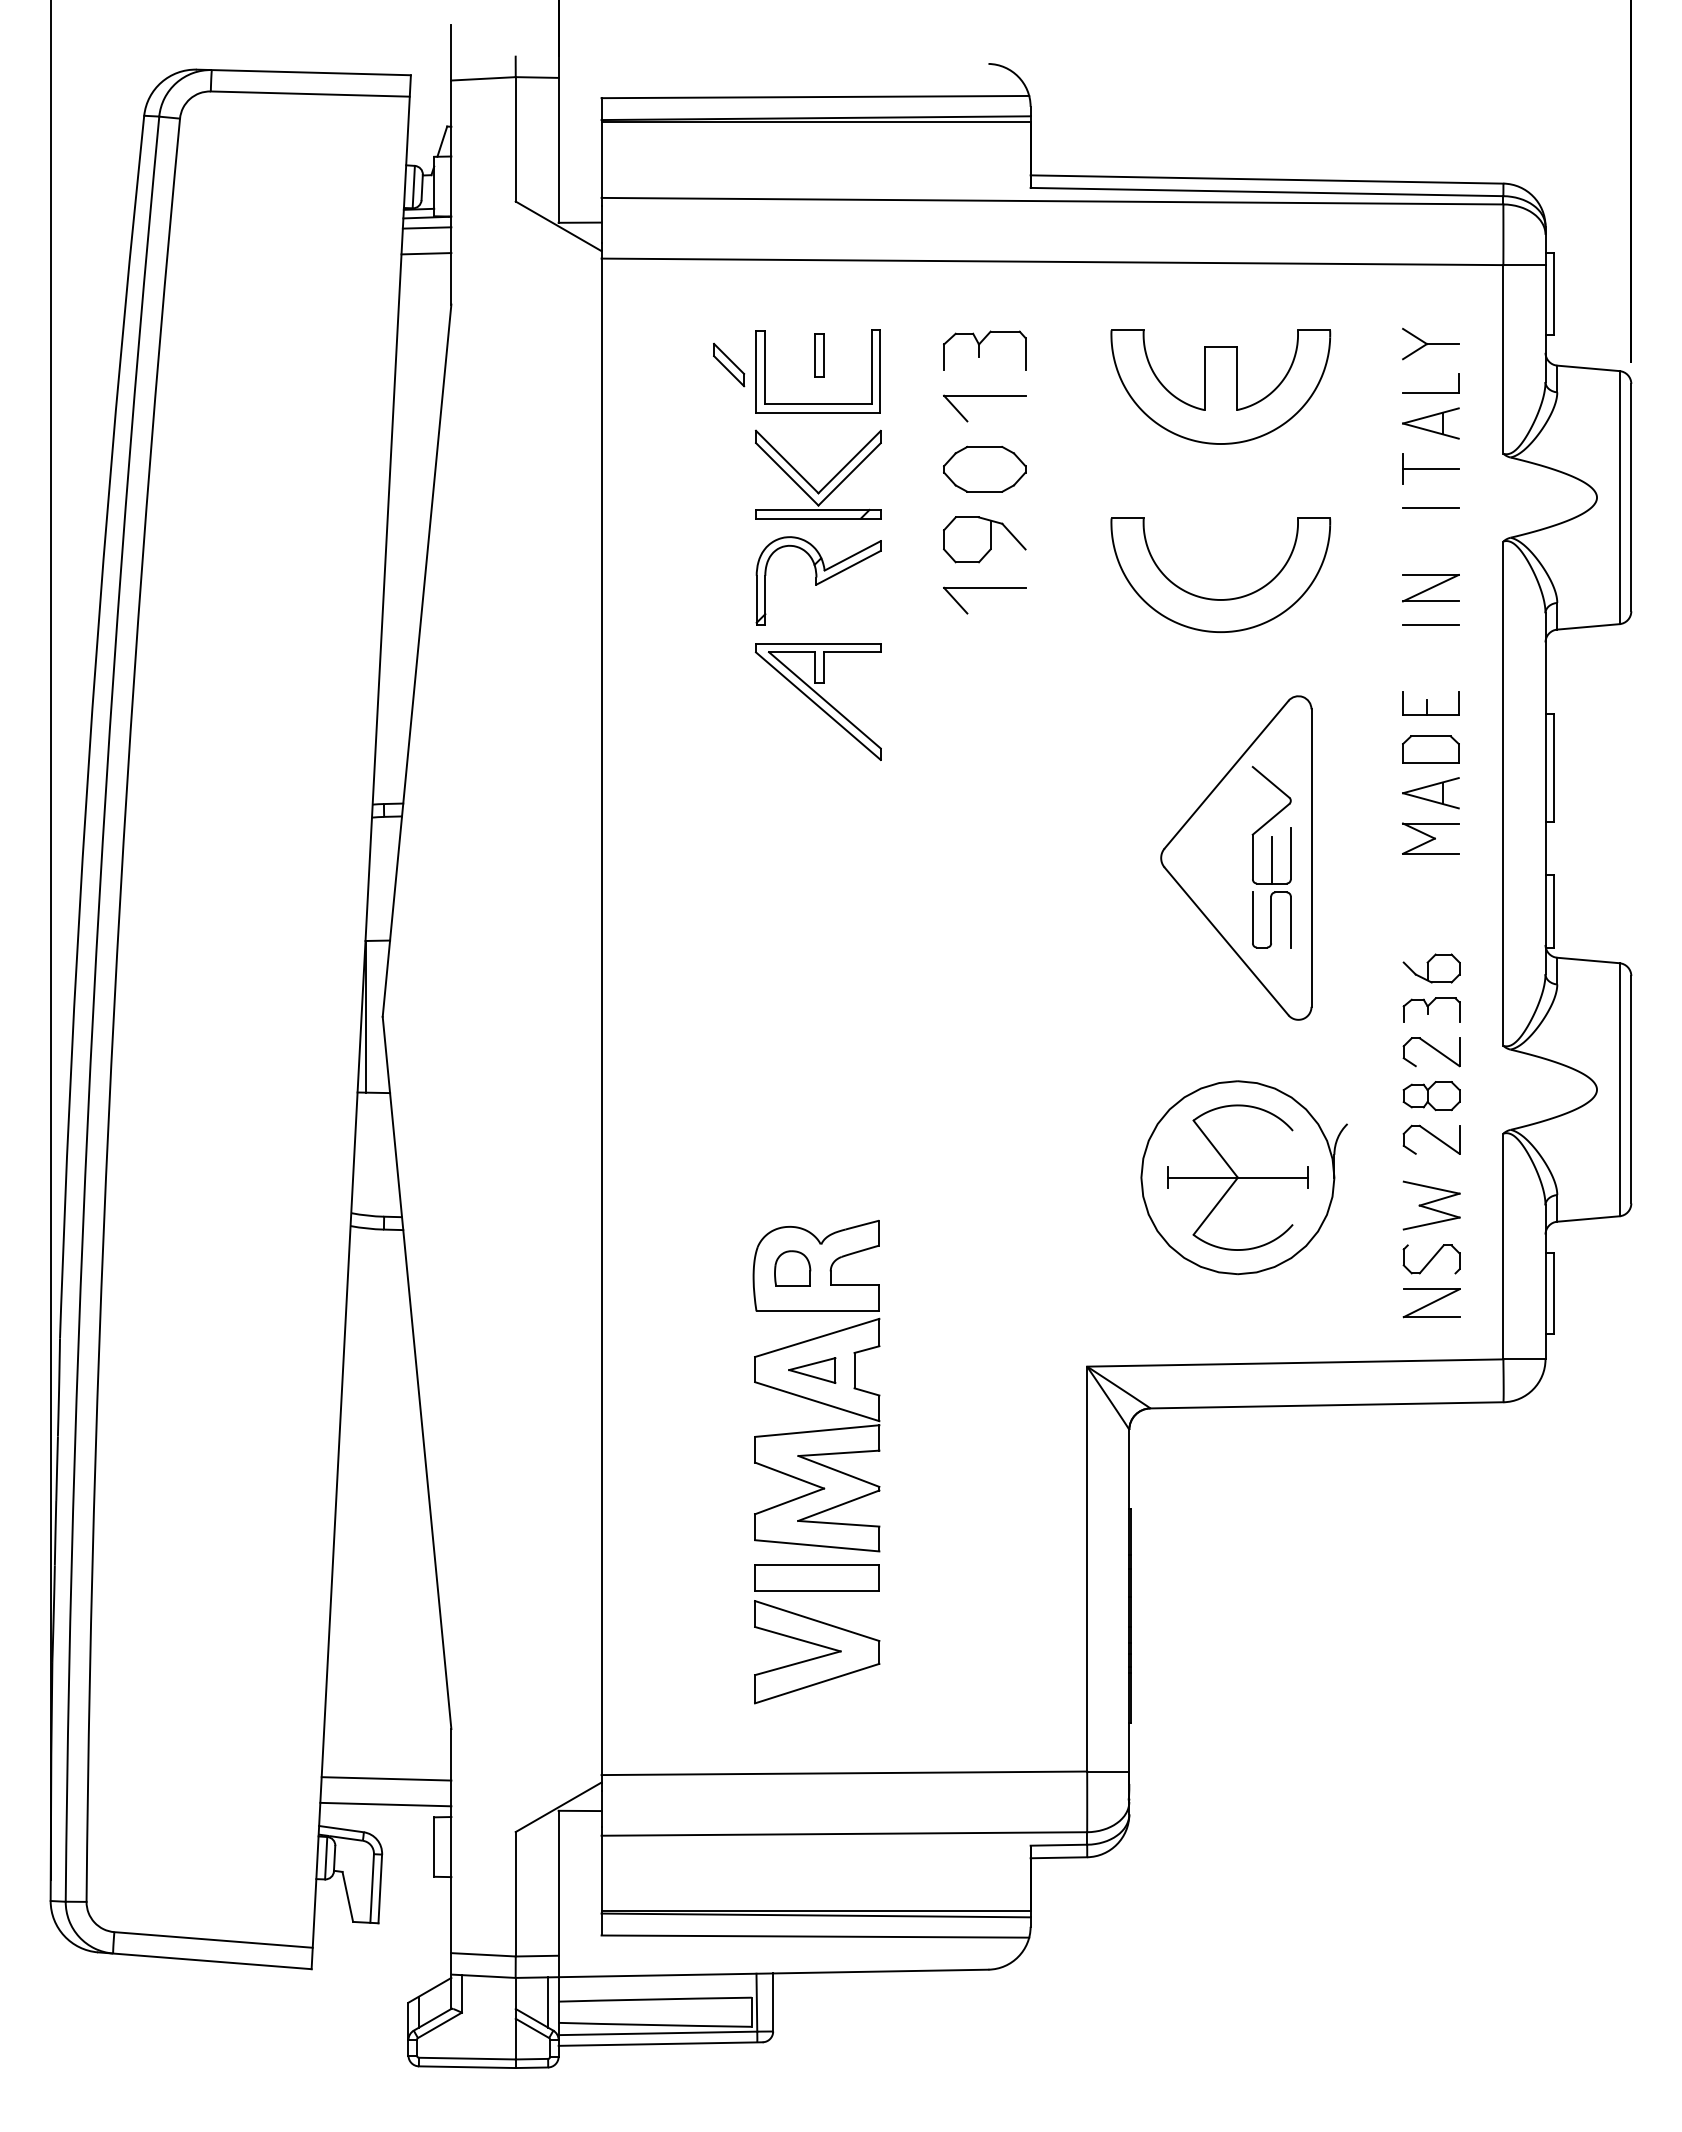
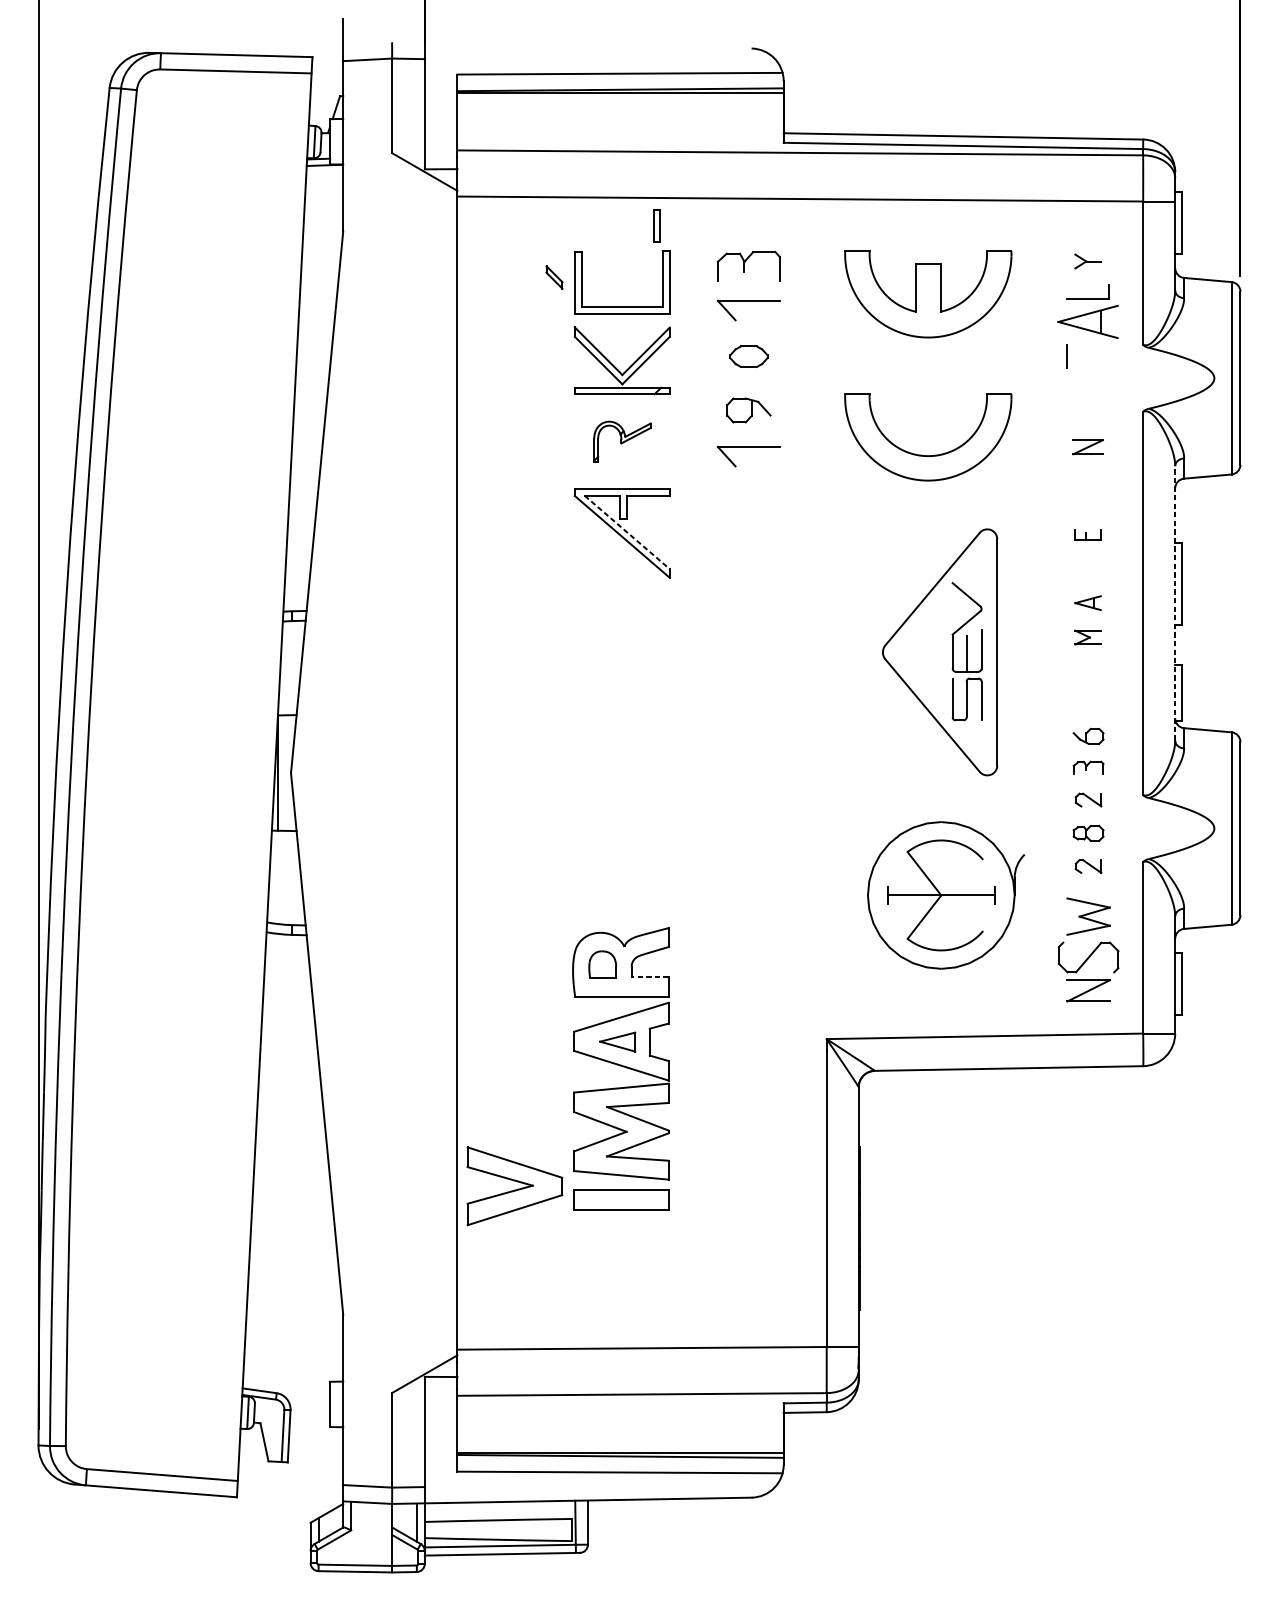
line: (426, 227) -> (324, 172), removed
line: (426, 253) -> (324, 192), removed
part: (1430, 343) -> (1087, 261), size x0.6
part: (819, 355) -> (656, 226), moved
part: (729, 364) -> (554, 277), size x0.7
part: (1430, 423) -> (1087, 321), size x1.4
part: (984, 468) -> (748, 356), size x0.6
line: (1430, 468) -> (1087, 356), removed
line: (1430, 508) -> (1087, 386), removed
part: (984, 539) -> (748, 410), size x0.7
part: (818, 580) -> (622, 441), size x0.6
part: (1430, 588) -> (1087, 447), size x0.7
line: (1430, 625) -> (1087, 475), removed
line: (824, 700) -> (626, 532), solid -> dashed
part: (1430, 703) -> (1087, 534), size x0.6
part: (1430, 749) -> (1087, 569), removed
part: (1430, 793) -> (1087, 603), size x0.6
line: (1545, 793) -> (1175, 603), solid -> dashed
part: (1430, 838) -> (1087, 637), size x0.6
part: (1431, 968) -> (1088, 736), size x0.7
part: (1431, 1009) -> (1088, 767), size x0.7
part: (1431, 1052) -> (1088, 800), size x0.6
part: (1431, 1096) -> (1088, 833), size x0.7
part: (1431, 1139) -> (1088, 866), size x0.6
part: (1431, 1259) -> (1088, 957), size x1.4
line: (854, 1285) -> (649, 977), solid -> dashed
part: (817, 1652) -> (515, 1186), moved
line: (386, 1778) -> (293, 1352), removed
line: (385, 1804) -> (293, 1372), removed

